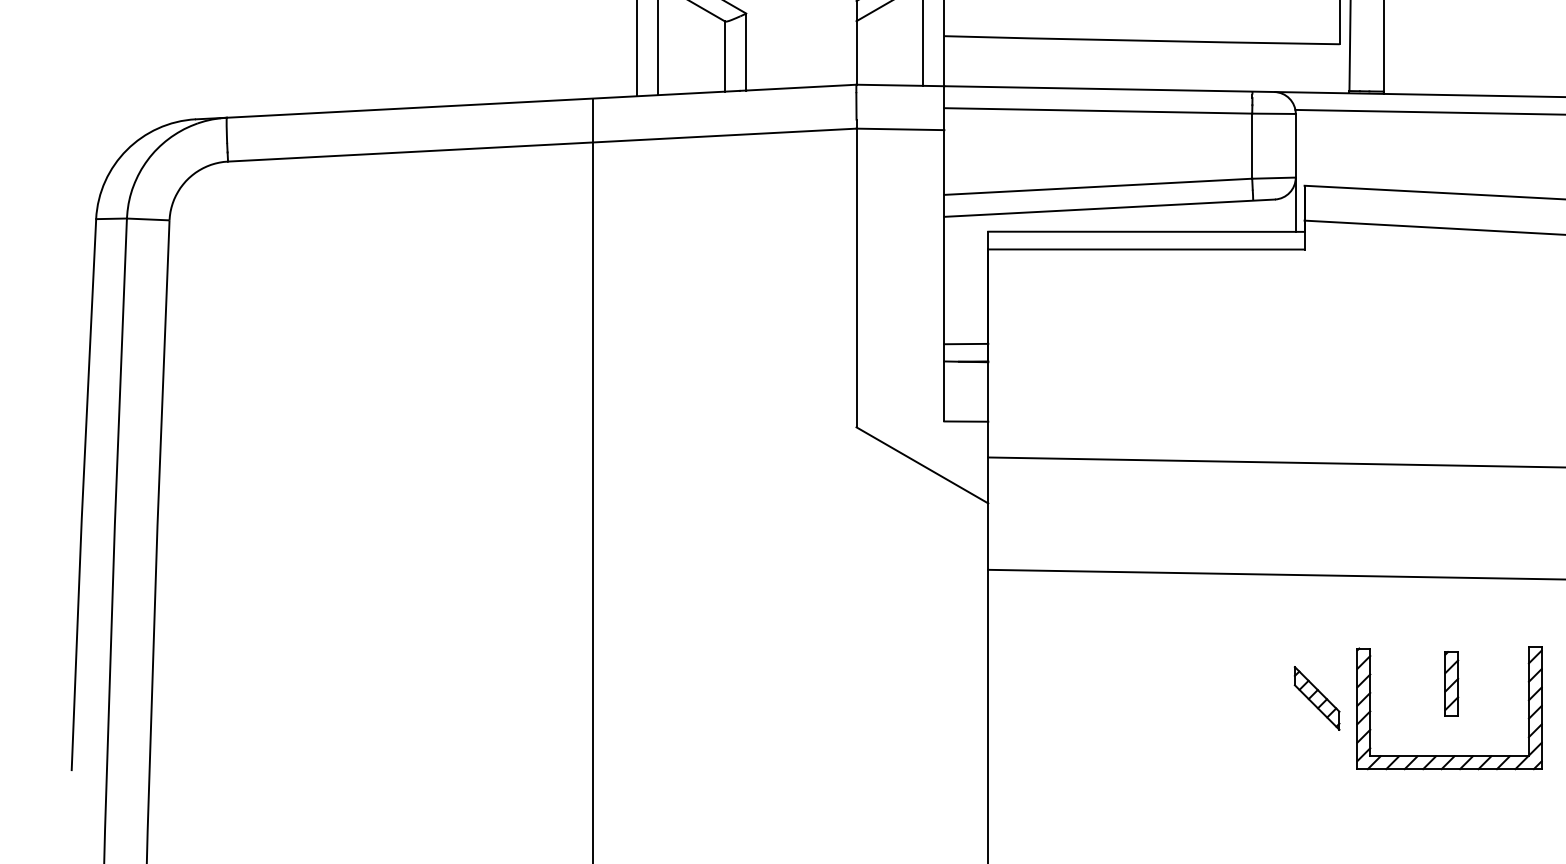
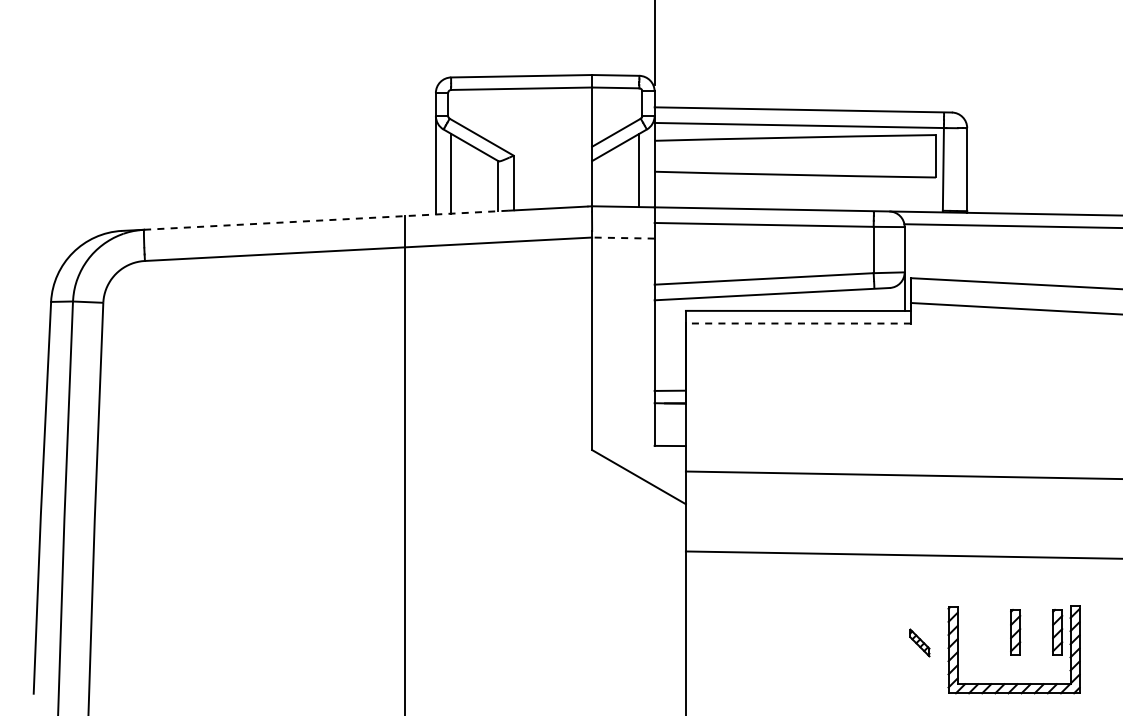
line: (483, 104) -> (326, 220), solid -> dashed
line: (899, 129) -> (622, 238), solid -> dashed
line: (1146, 249) -> (798, 323), solid -> dashed
part: (1510, 683) -> (1057, 632), added
part: (1316, 697) -> (919, 642), size x0.6

